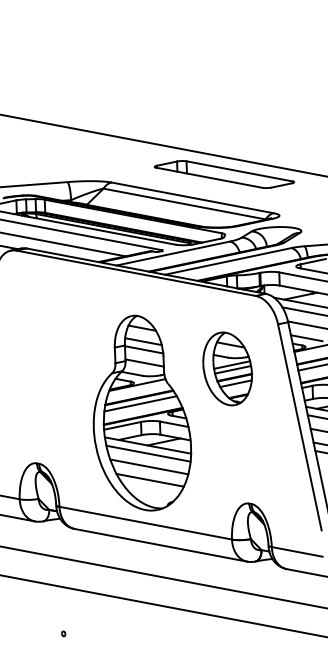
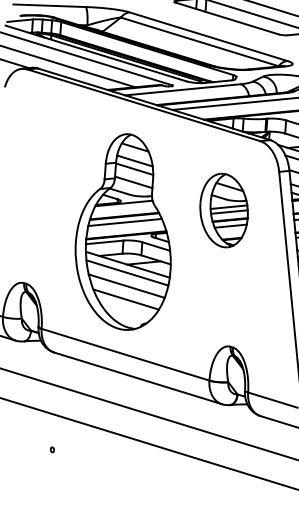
part: (142, 412) -> (126, 231), moved
part: (63, 633) -> (52, 449), moved

